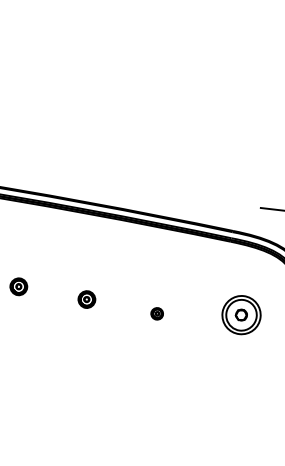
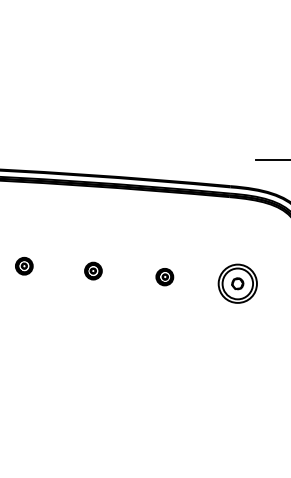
part: (156, 314) -> (164, 277), size x1.43
part: (241, 314) -> (237, 283), moved

